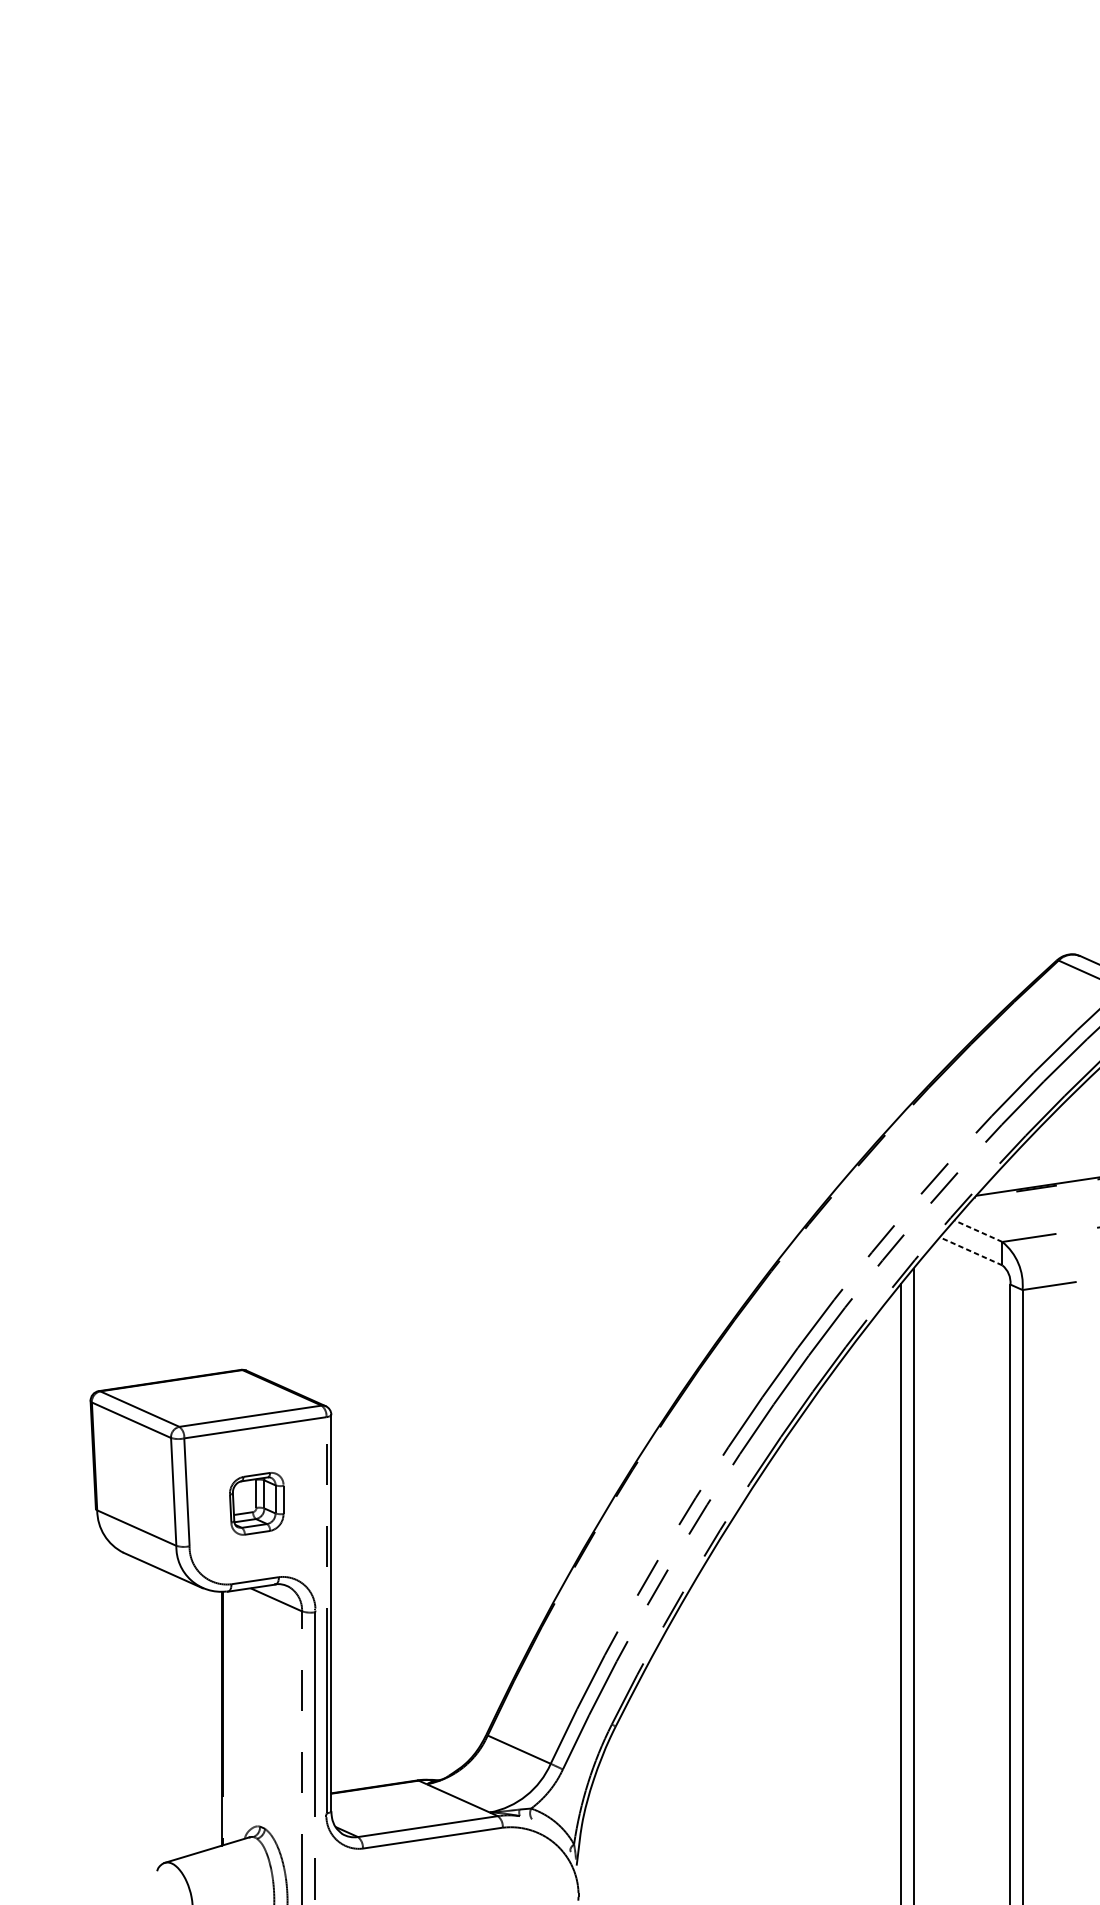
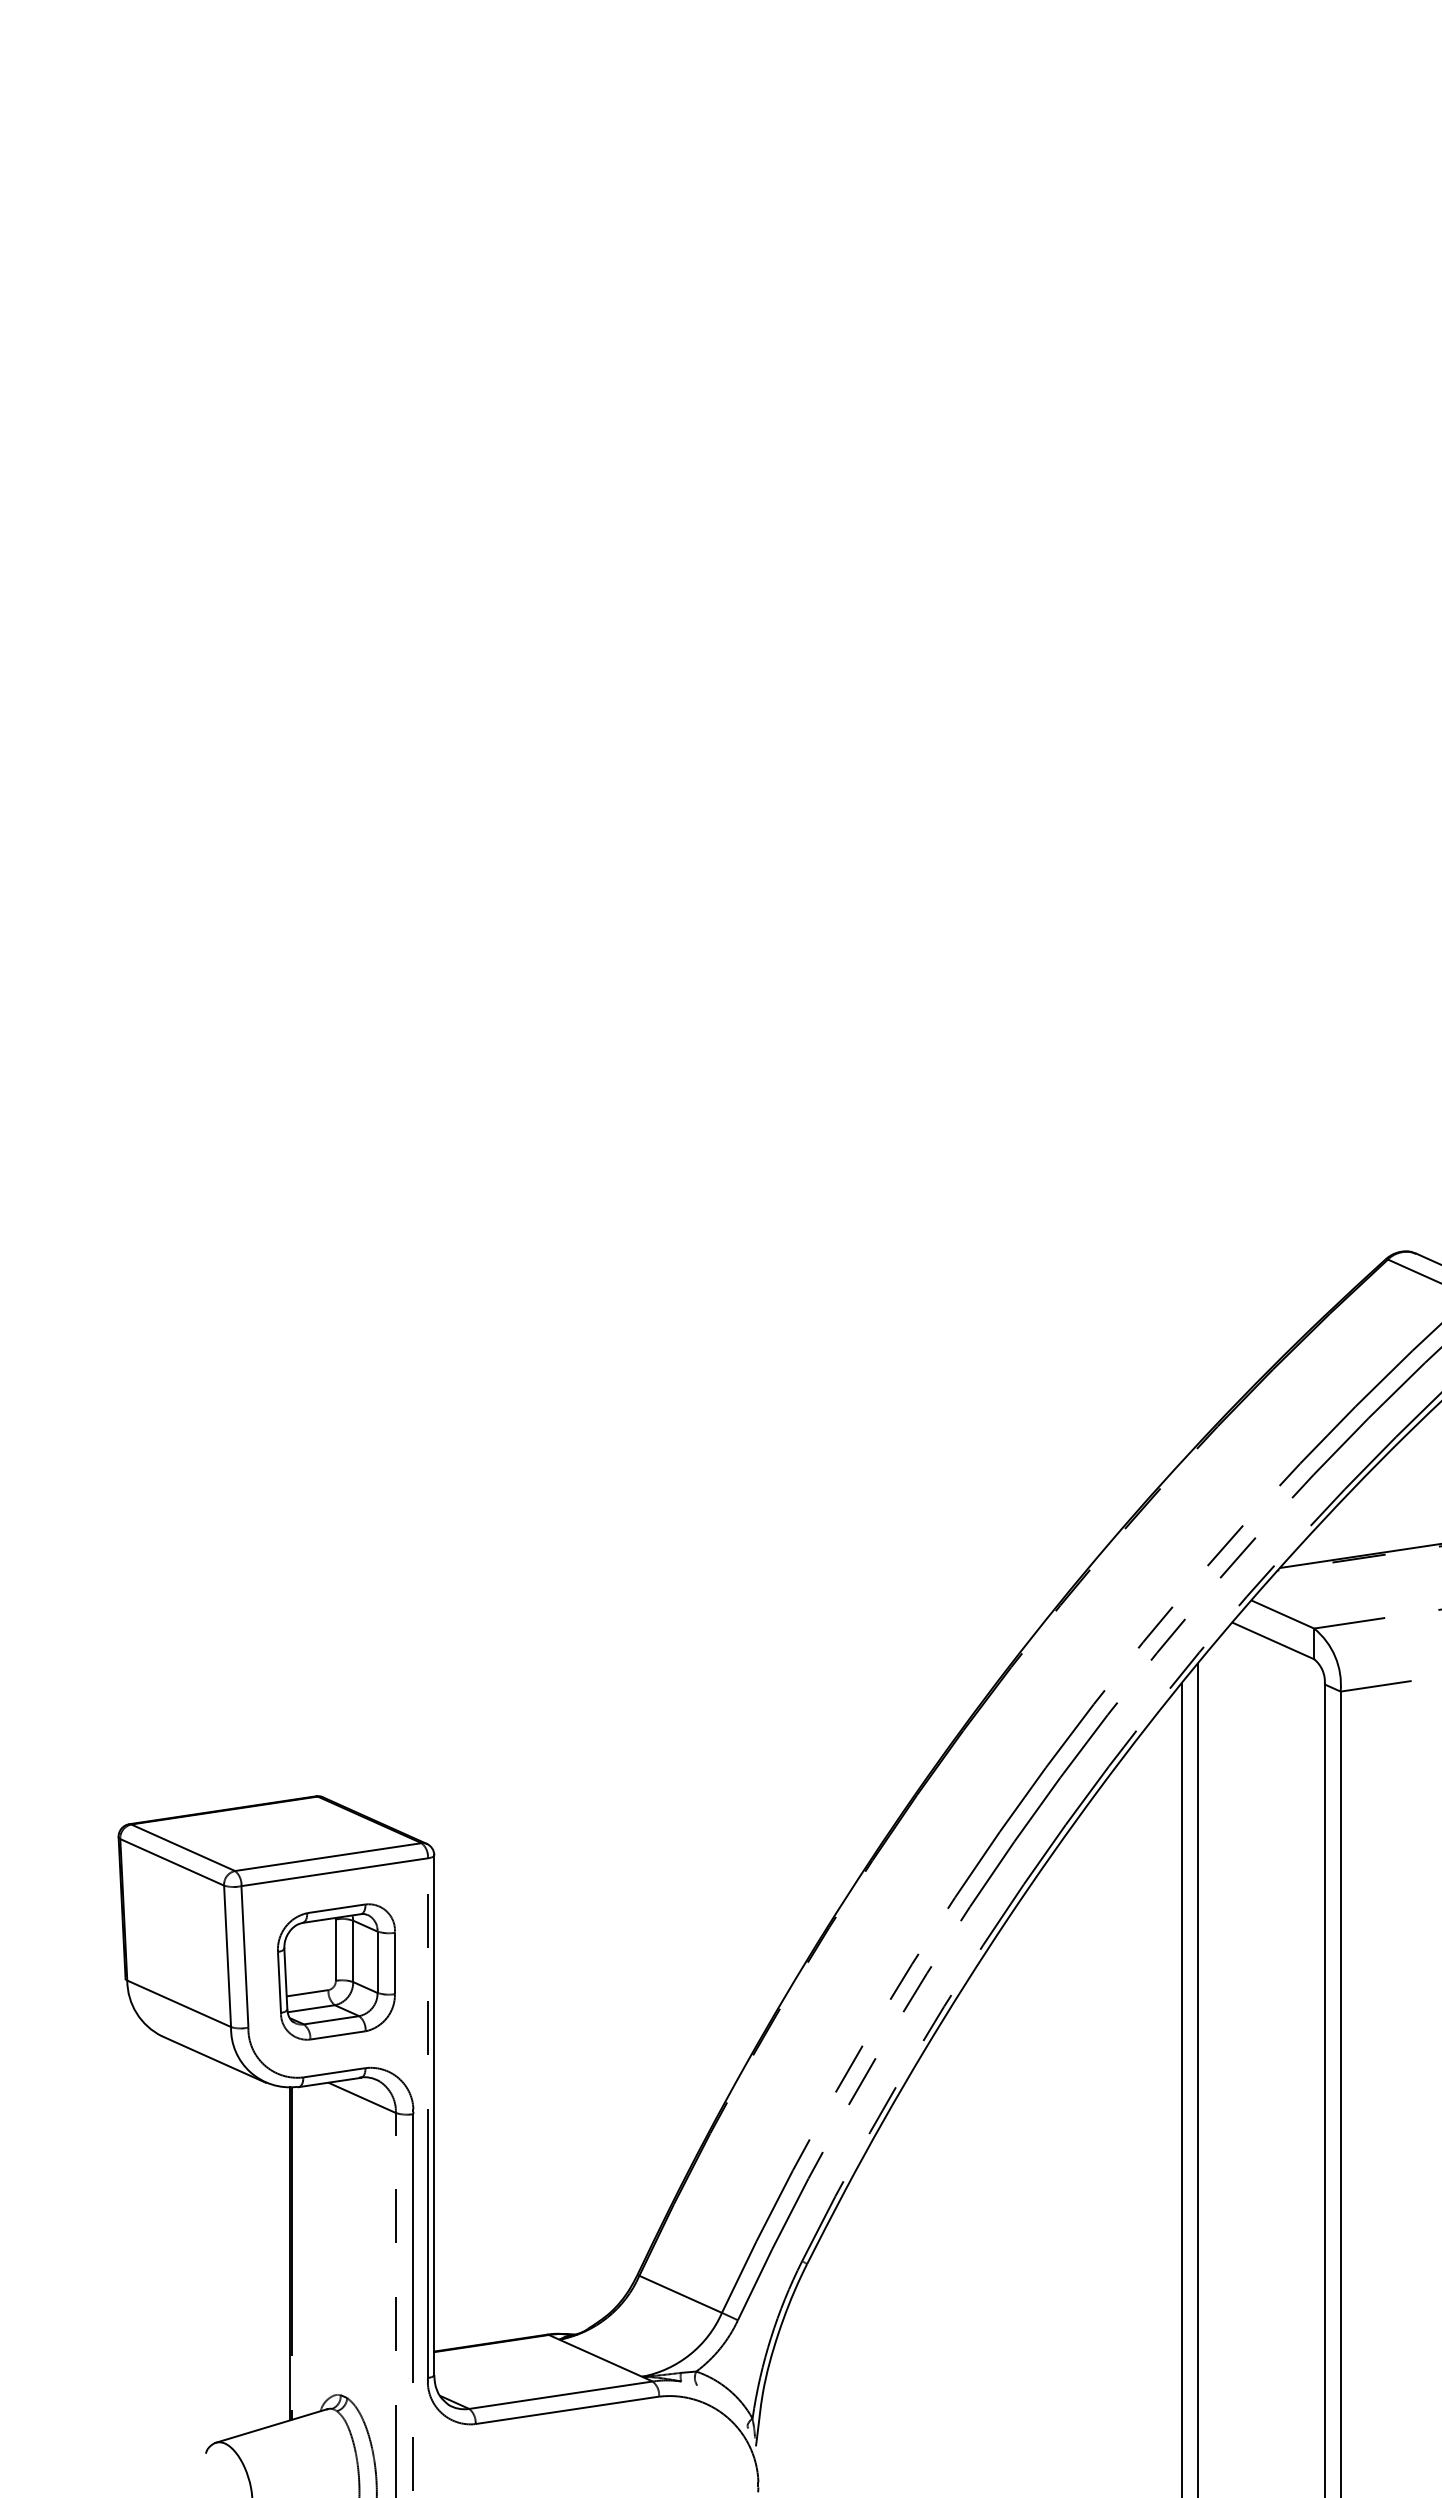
line: (978, 1231) -> (1283, 1614), dashed -> solid
line: (971, 1251) -> (1273, 1640), dashed -> solid
part: (256, 1503) -> (336, 1971), size x1.67

